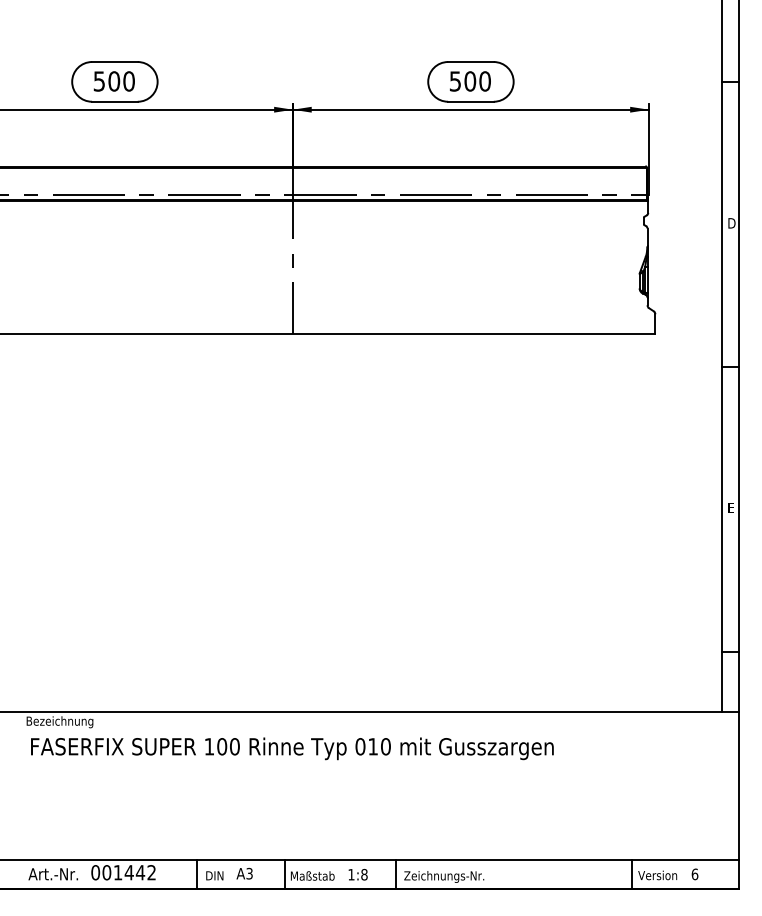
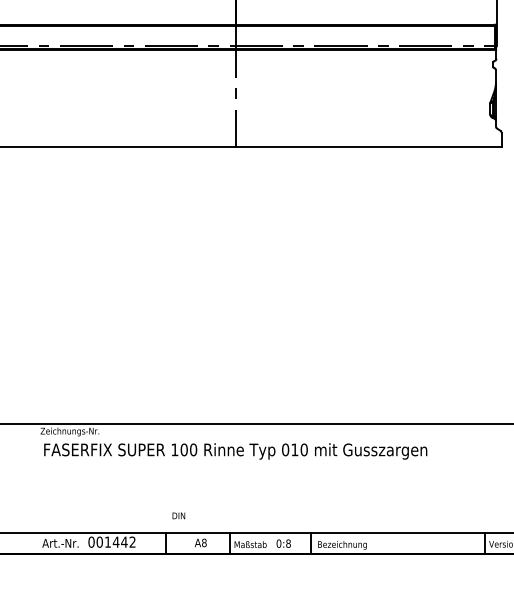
text: (66, 722) -> (70, 432), Bezeichnung -> Zeichnungs-Nr.
text: (249, 873) -> (204, 542), A3 -> A8
text: (351, 874) -> (279, 543), 1:8 -> 0:8
text: (214, 875) -> (178, 515), moved
text: (444, 876) -> (347, 544), Zeichnungs-Nr. -> Bezeichnung

